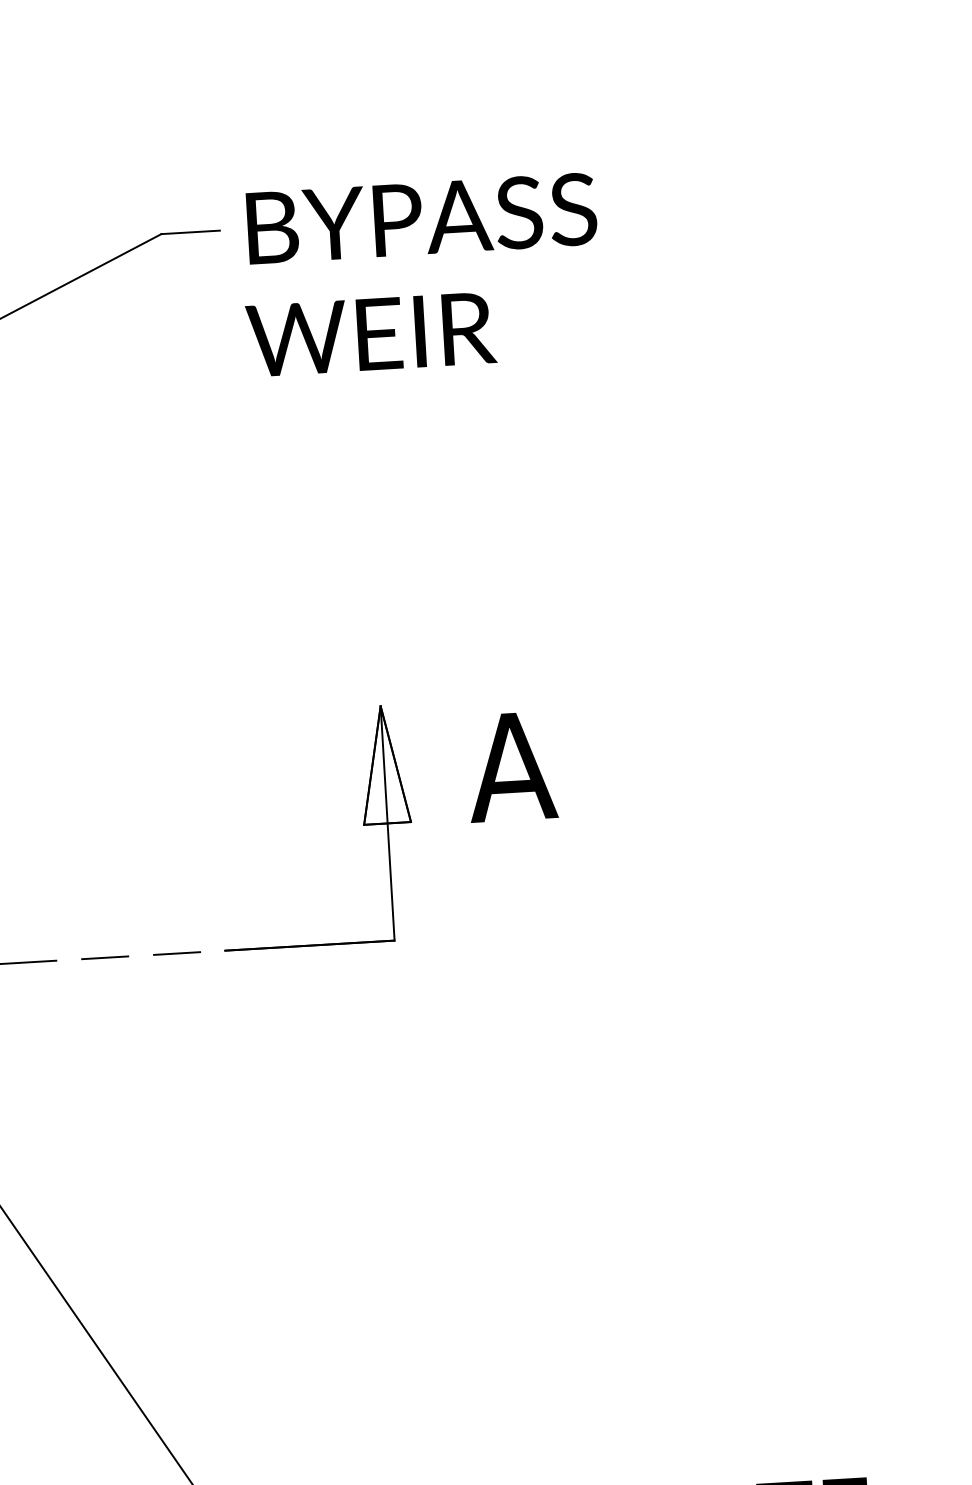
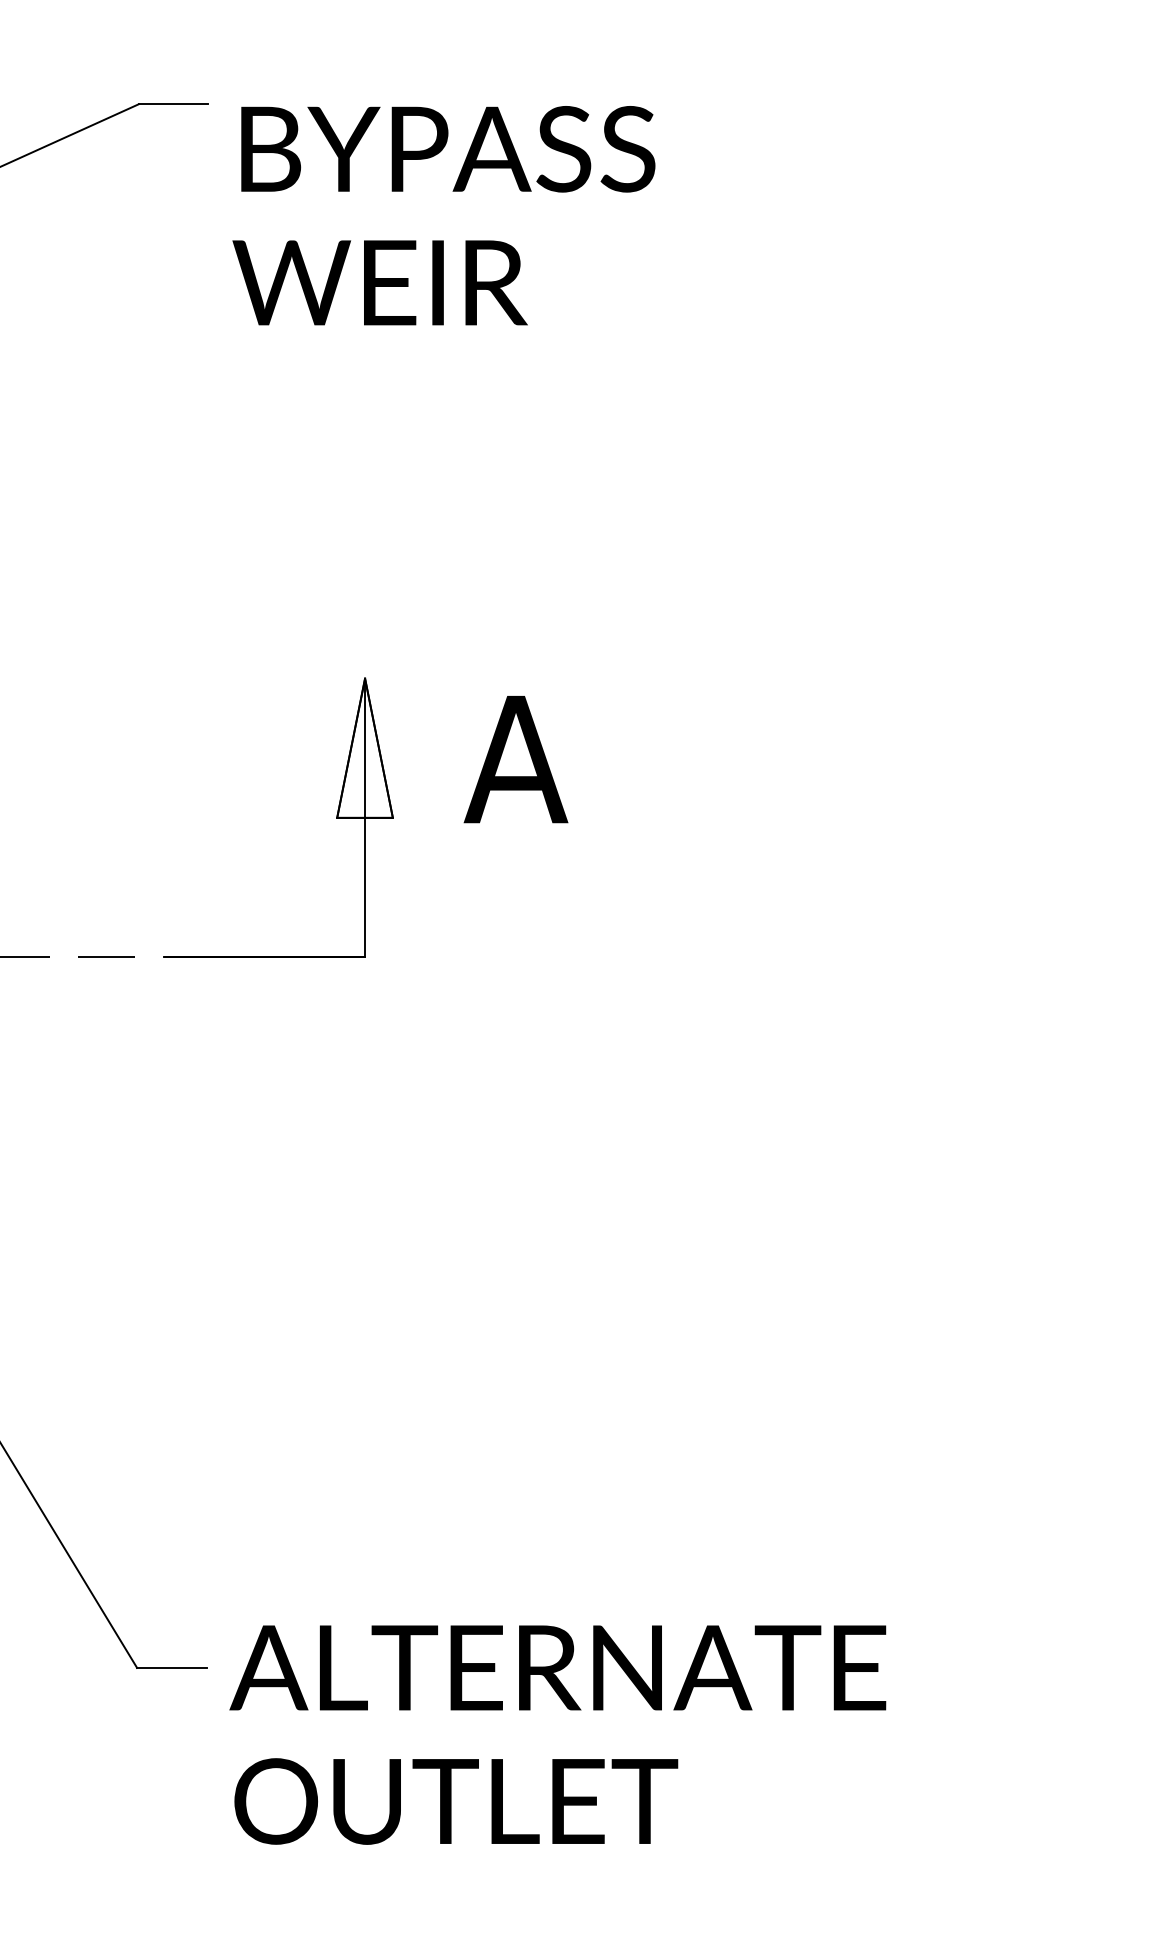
text: (421, 274) -> (443, 215), moved

